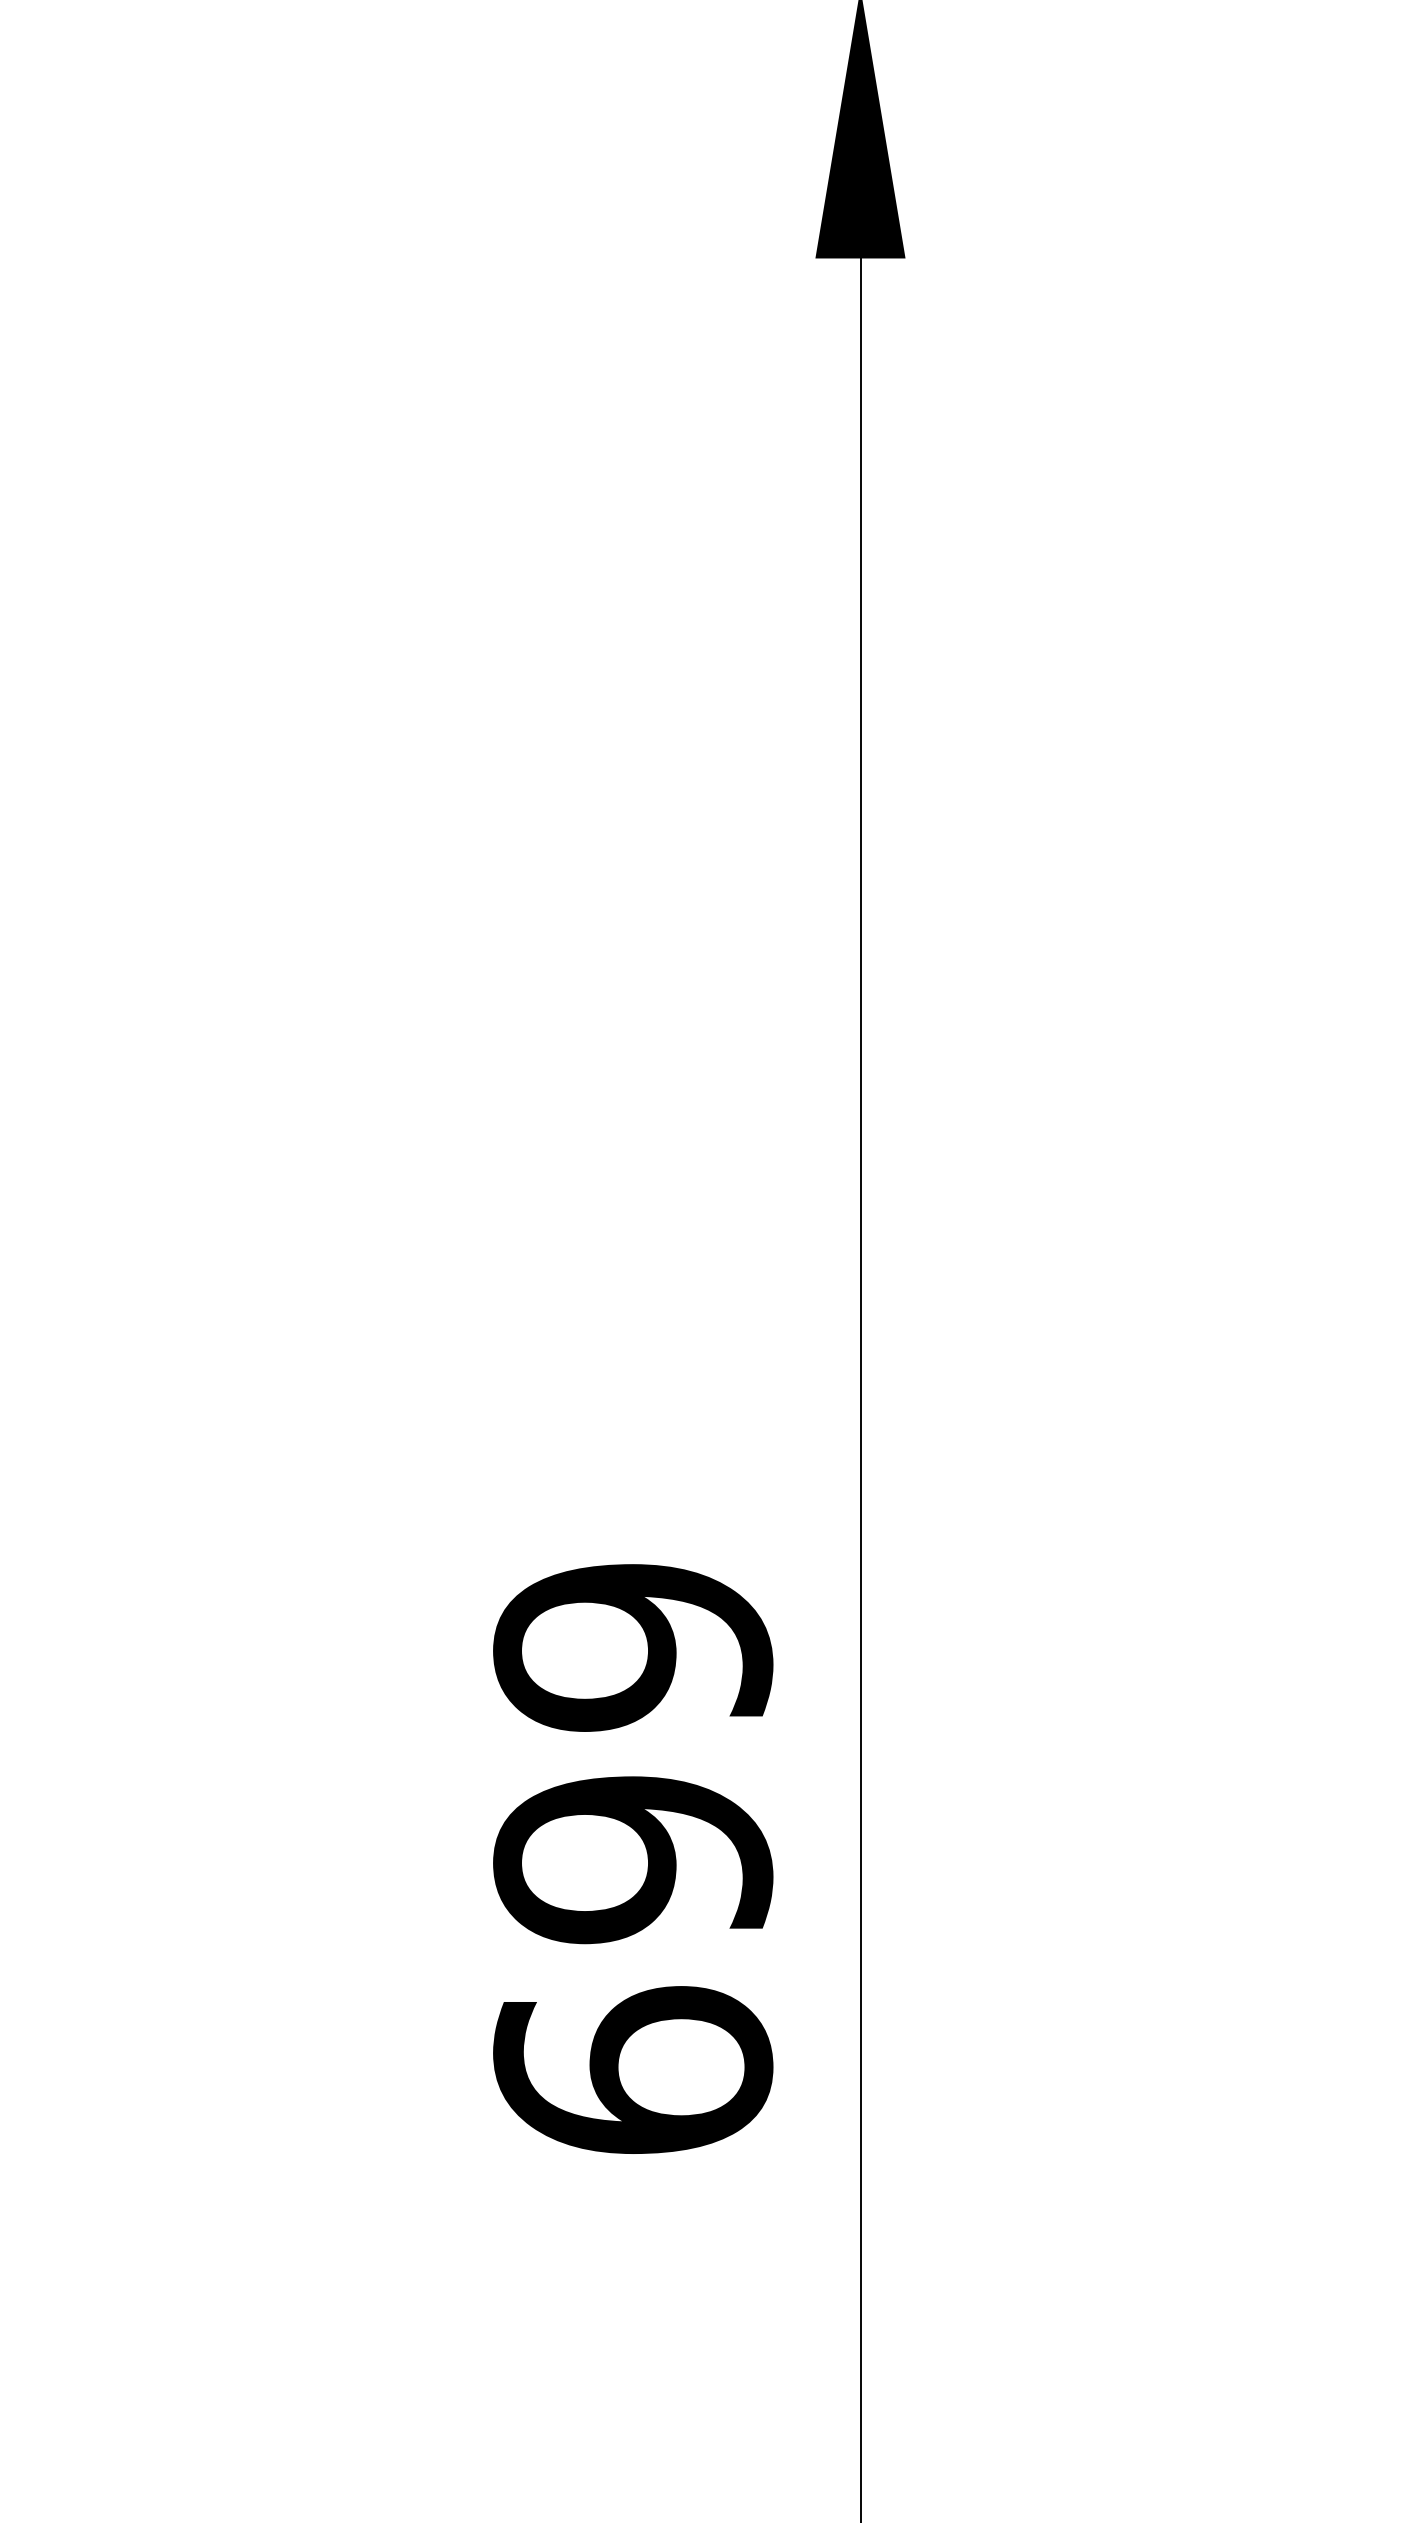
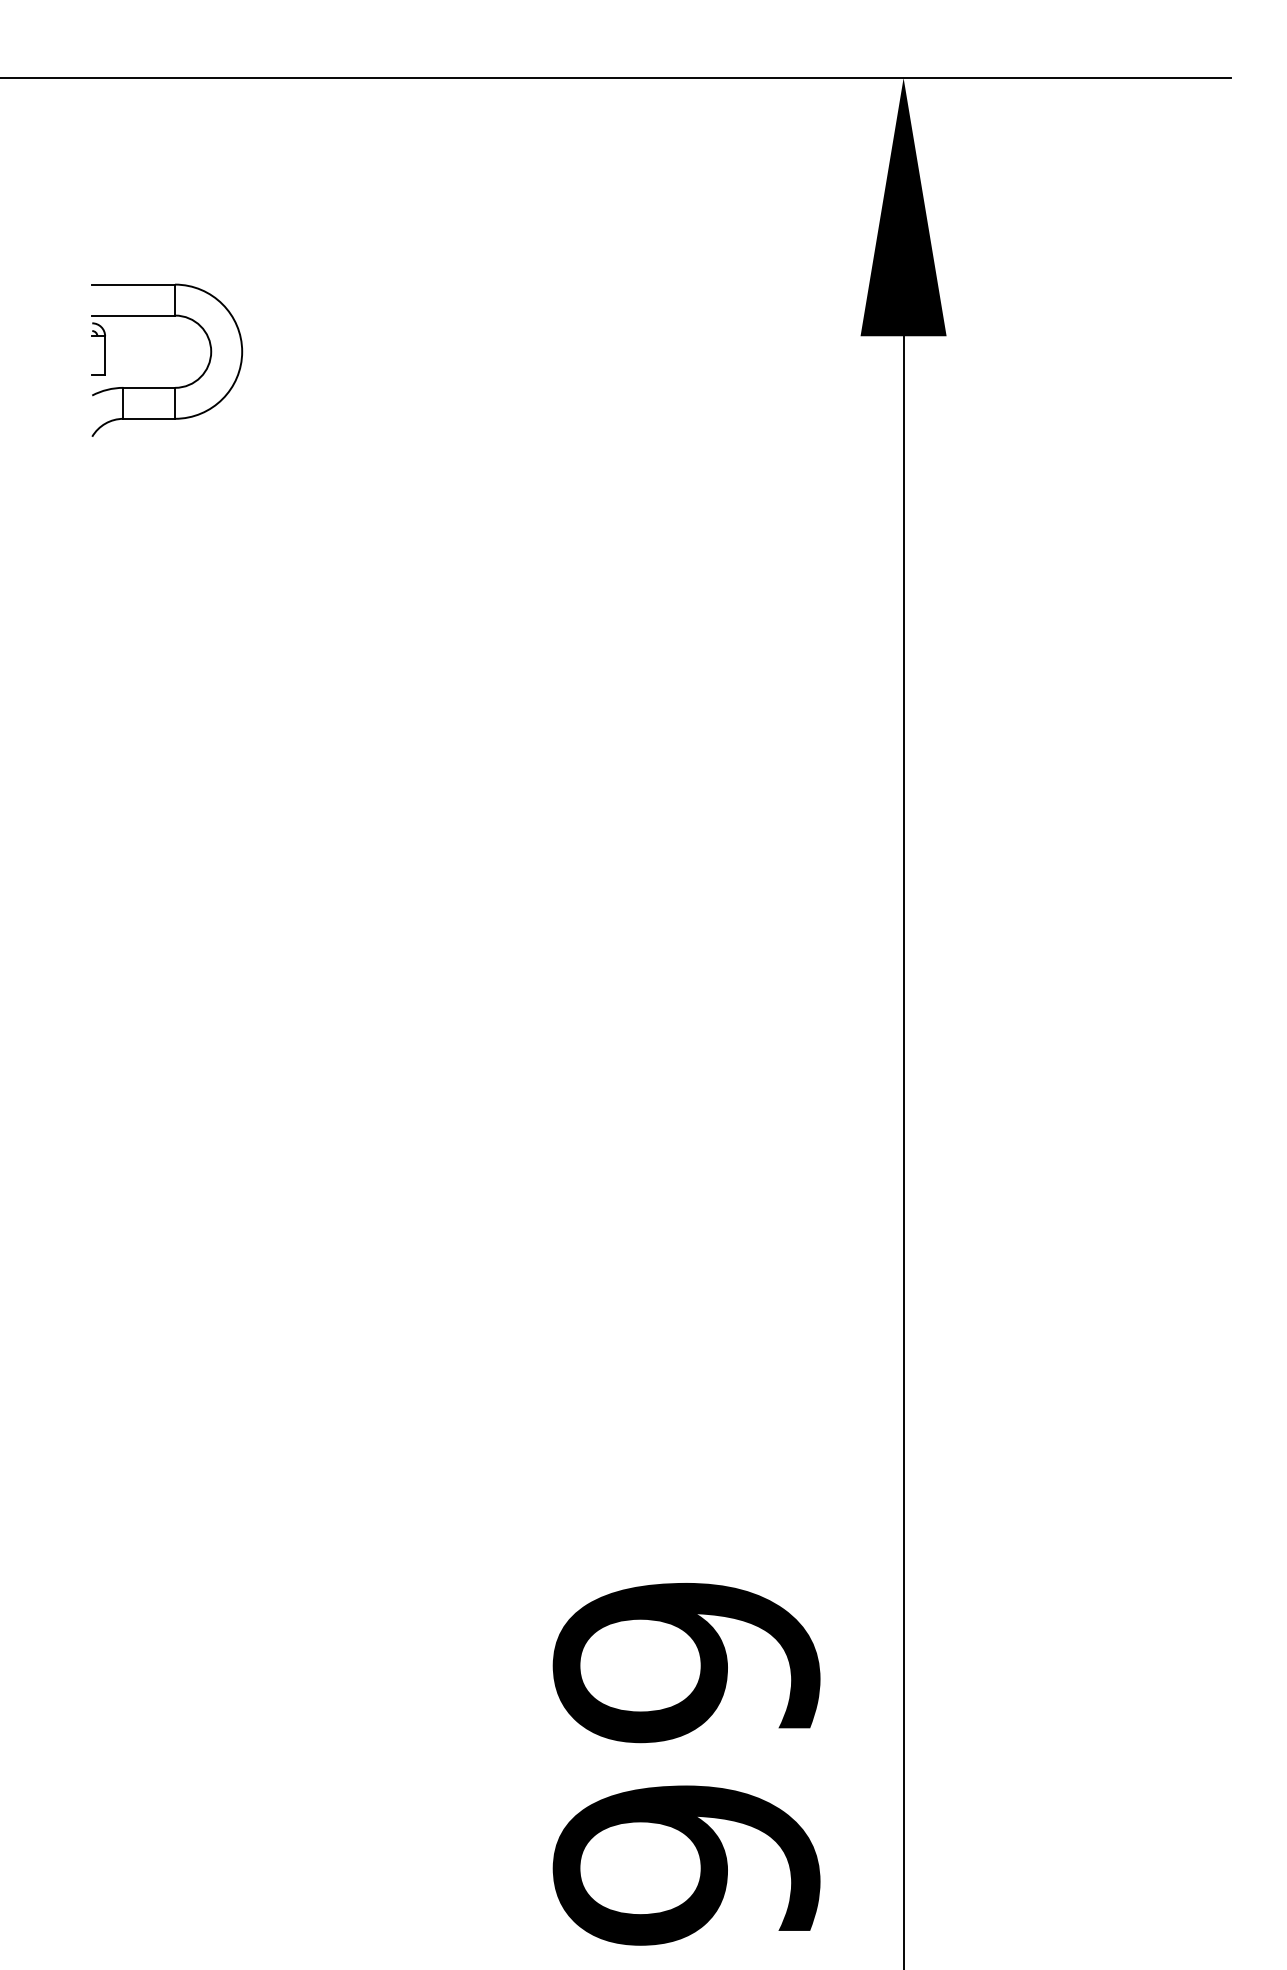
part: (89, 312) -> (167, 387), added

